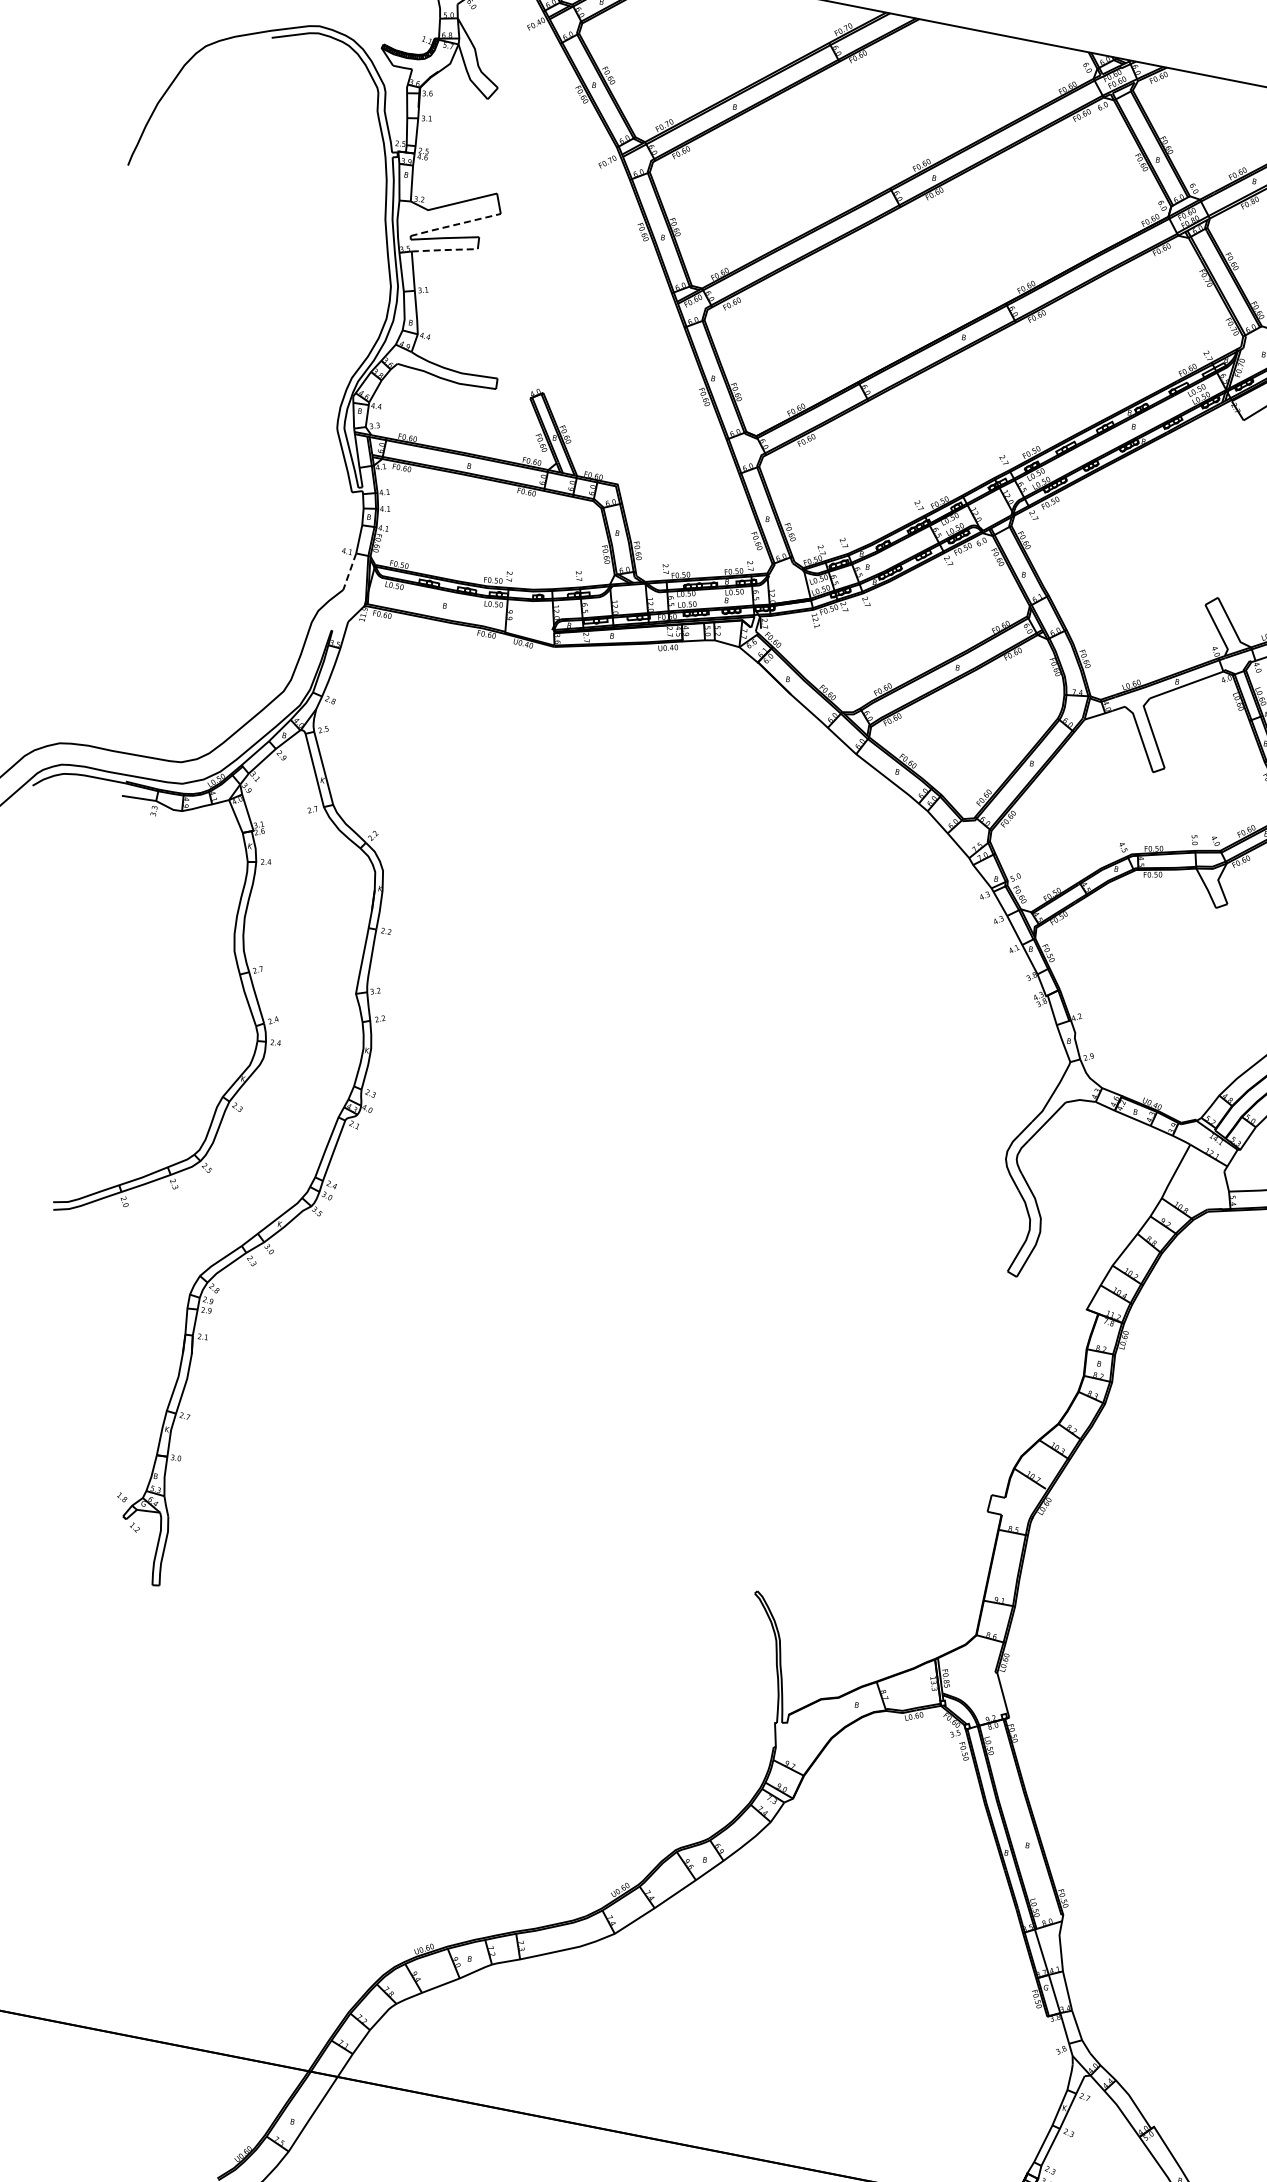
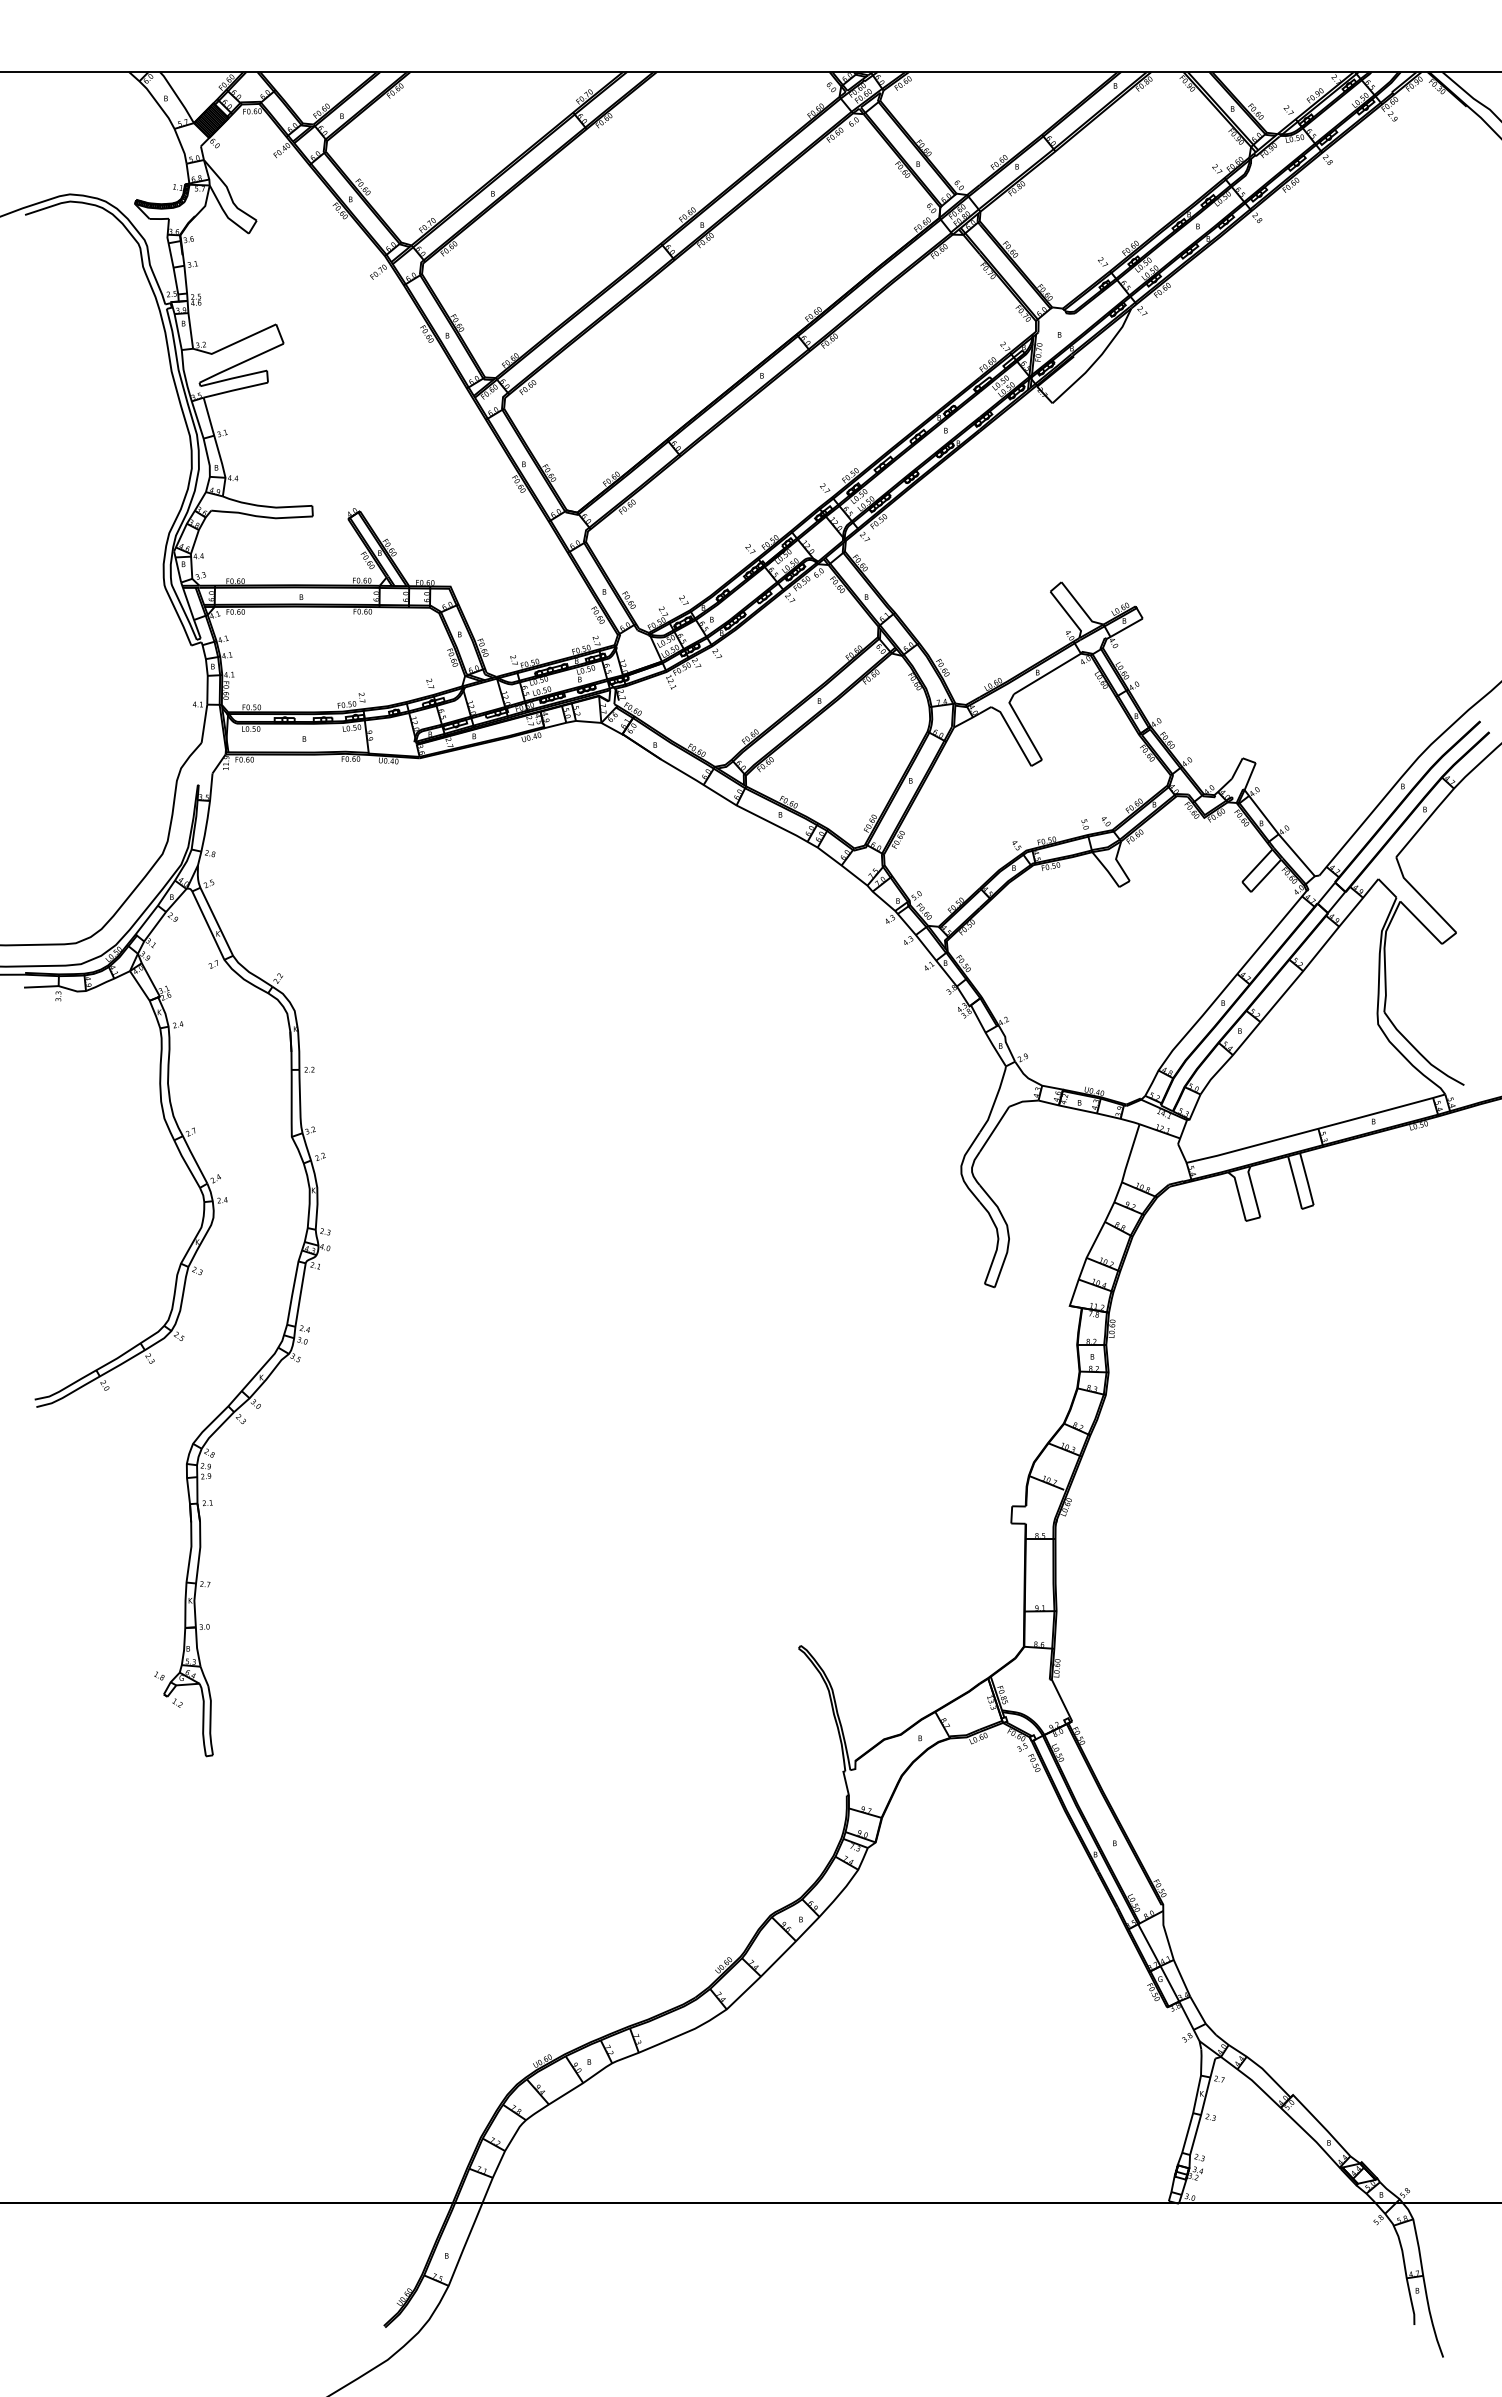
line: (455, 225) -> (241, 363), dashed -> solid
line: (444, 250) -> (235, 390), dashed -> solid
line: (349, 572) -> (204, 724), dashed -> solid

